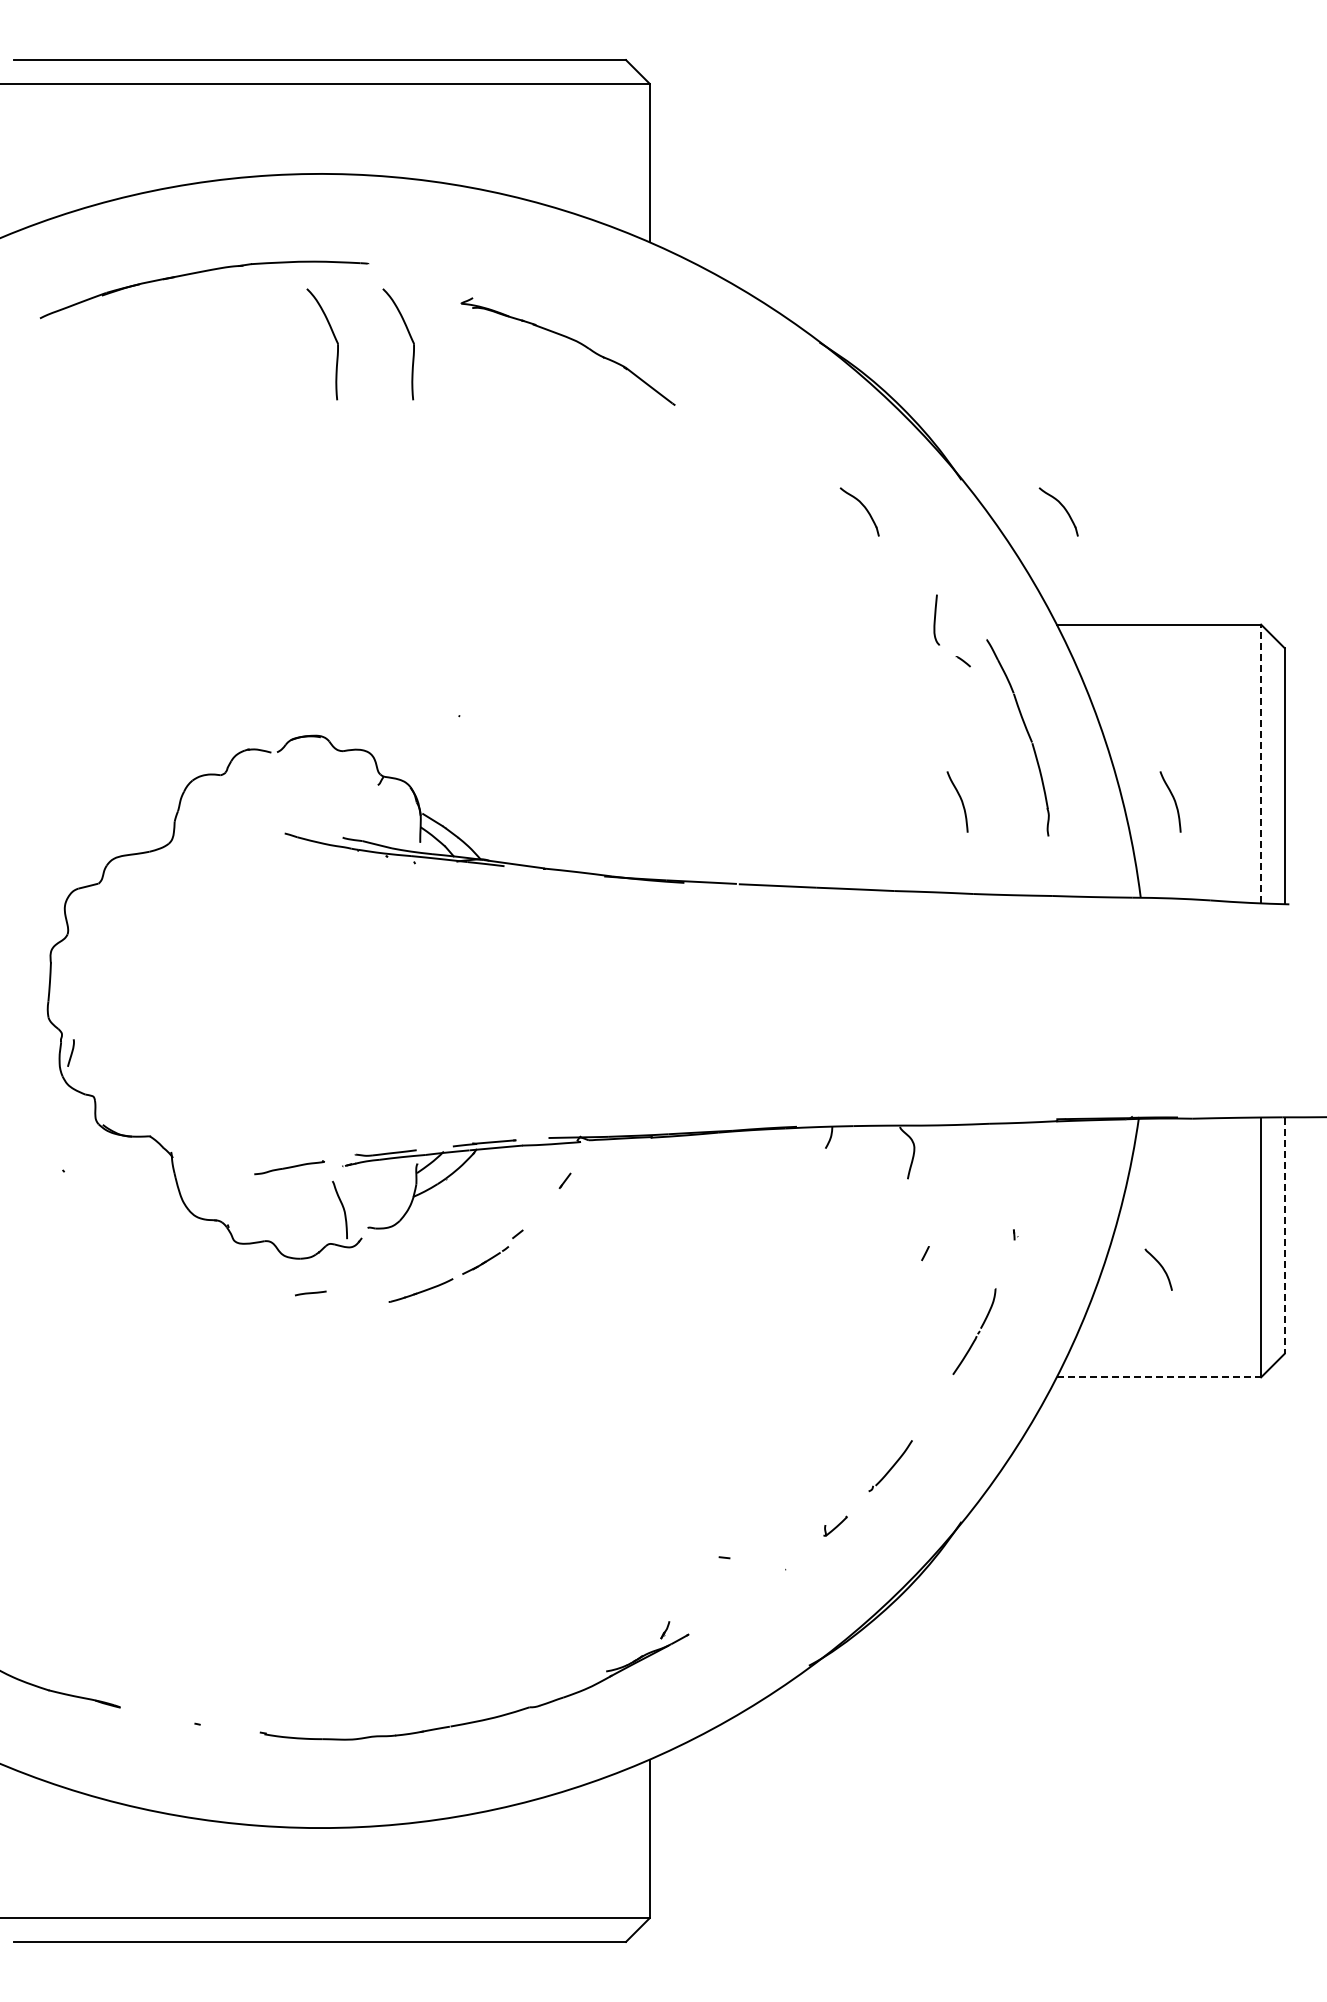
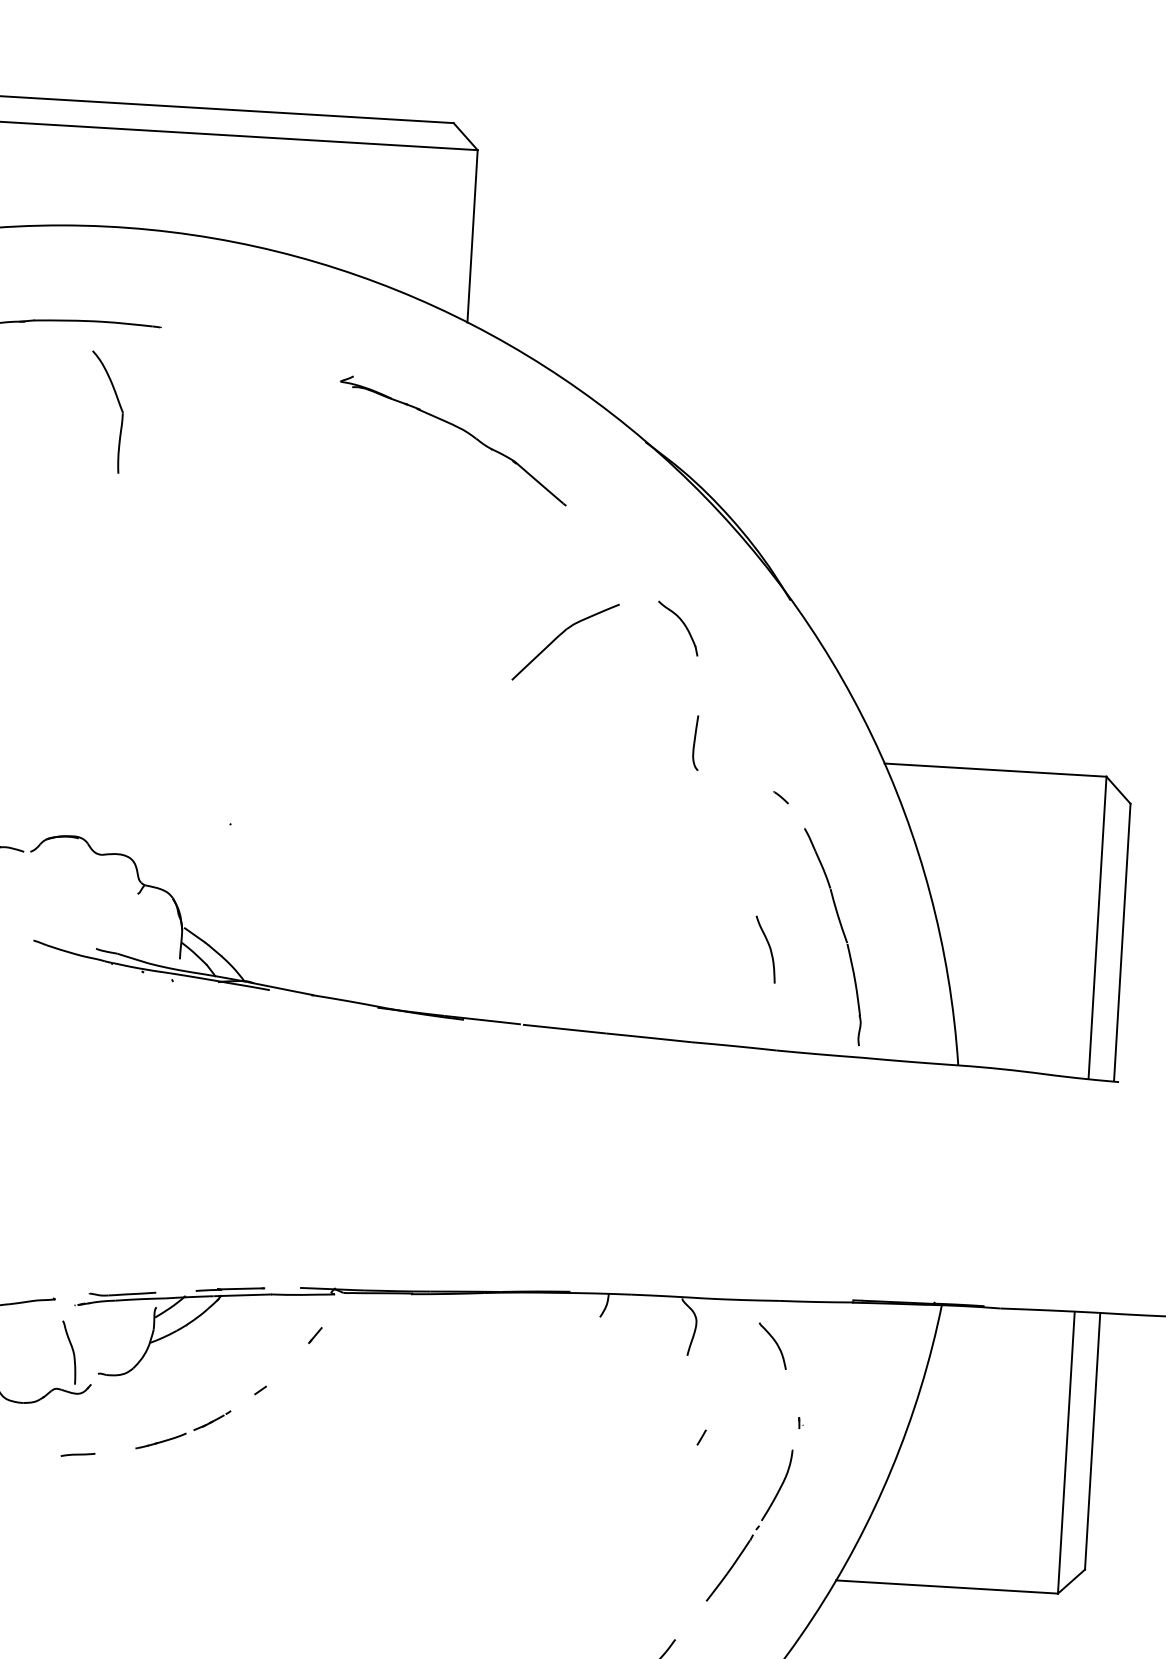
part: (410, 338) -> (201, 411), removed
part: (571, 340) -> (457, 428), moved
part: (1058, 511) -> (893, 640), removed
part: (751, 525) -> (559, 636), added
curve: (935, 619) -> (695, 742), moved
part: (1027, 734) -> (842, 934), moved
line: (1261, 763) -> (1097, 927), dashed -> solid
curve: (1173, 800) -> (1000, 961), removed
line: (1284, 1235) -> (1092, 1441), dashed -> solid
curve: (1160, 1266) -> (774, 1342), moved
part: (449, 1274) -> (183, 1429), size x0.71
line: (310, 1293) -> (77, 1454), moved
part: (974, 1331) -> (749, 1525), size x1.67
line: (1159, 1377) -> (947, 1587), dashed -> solid

